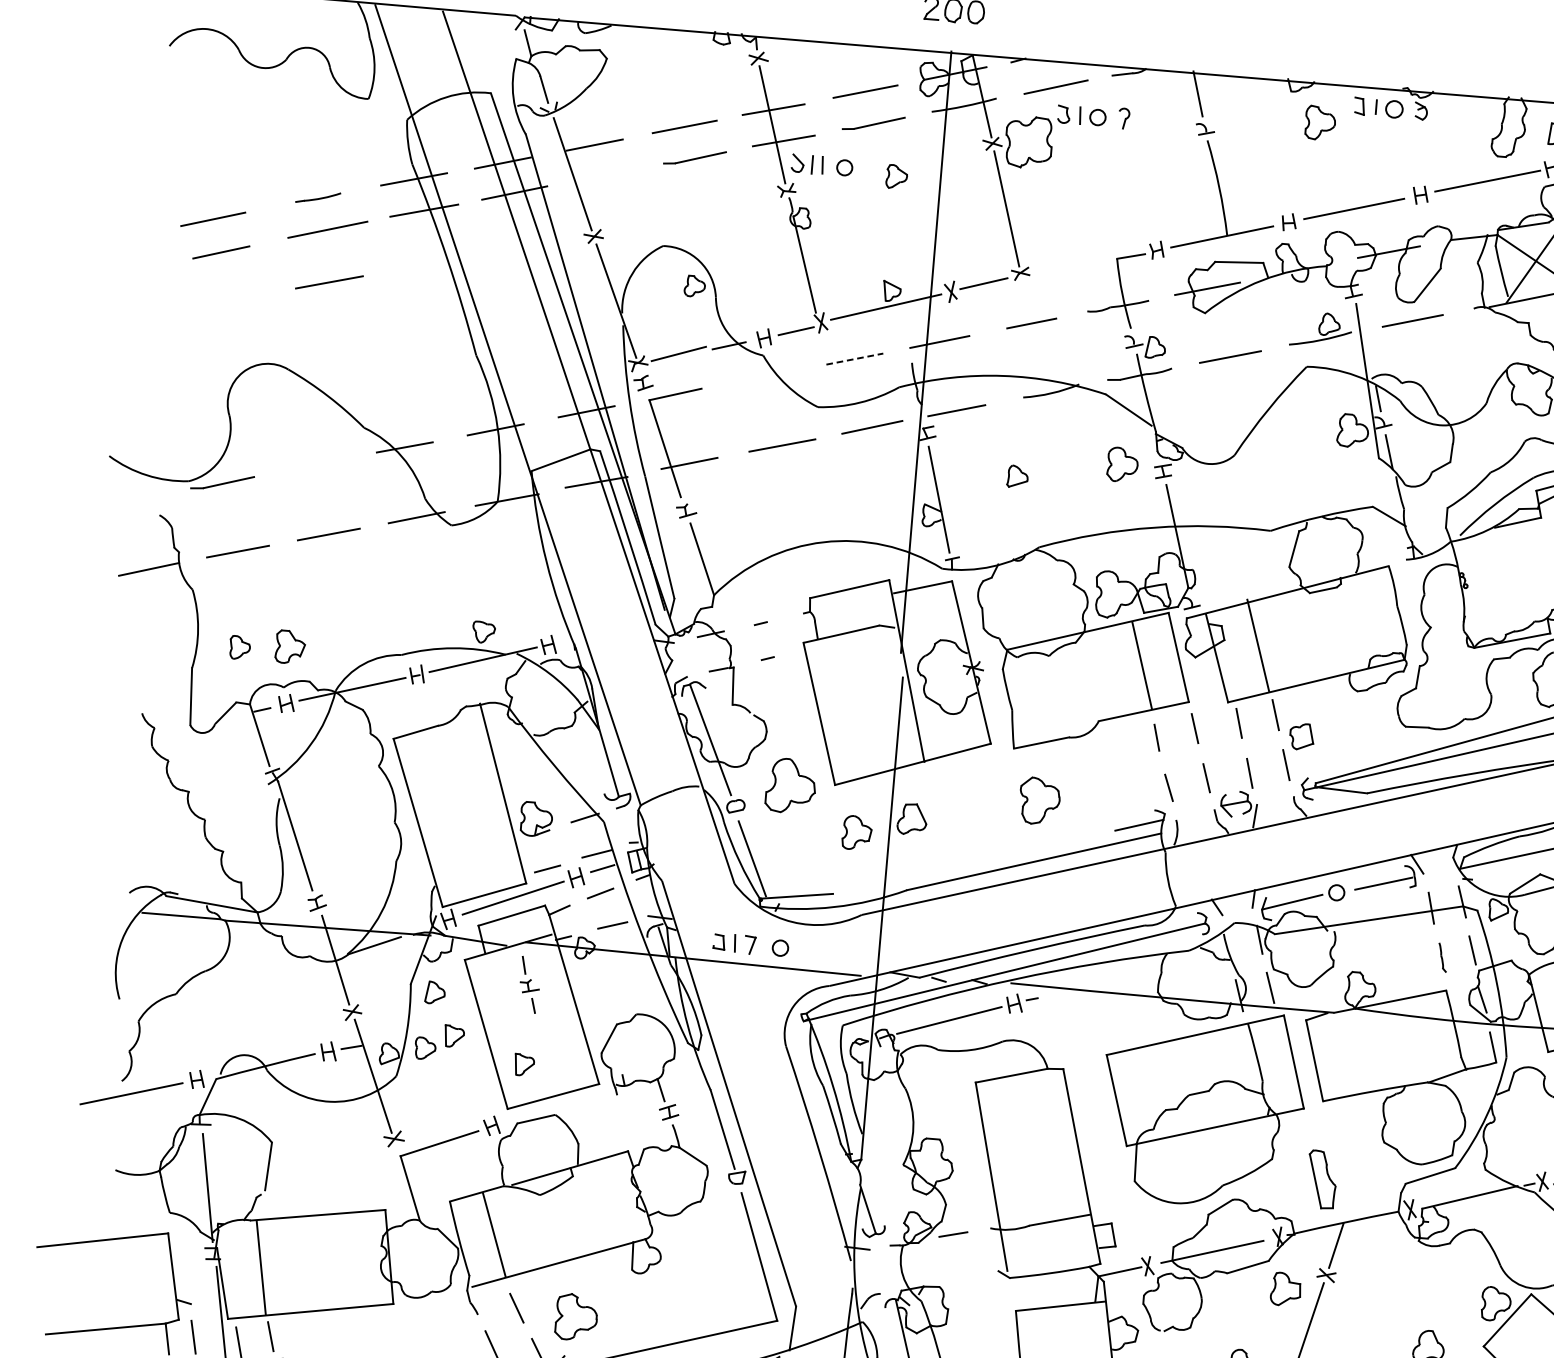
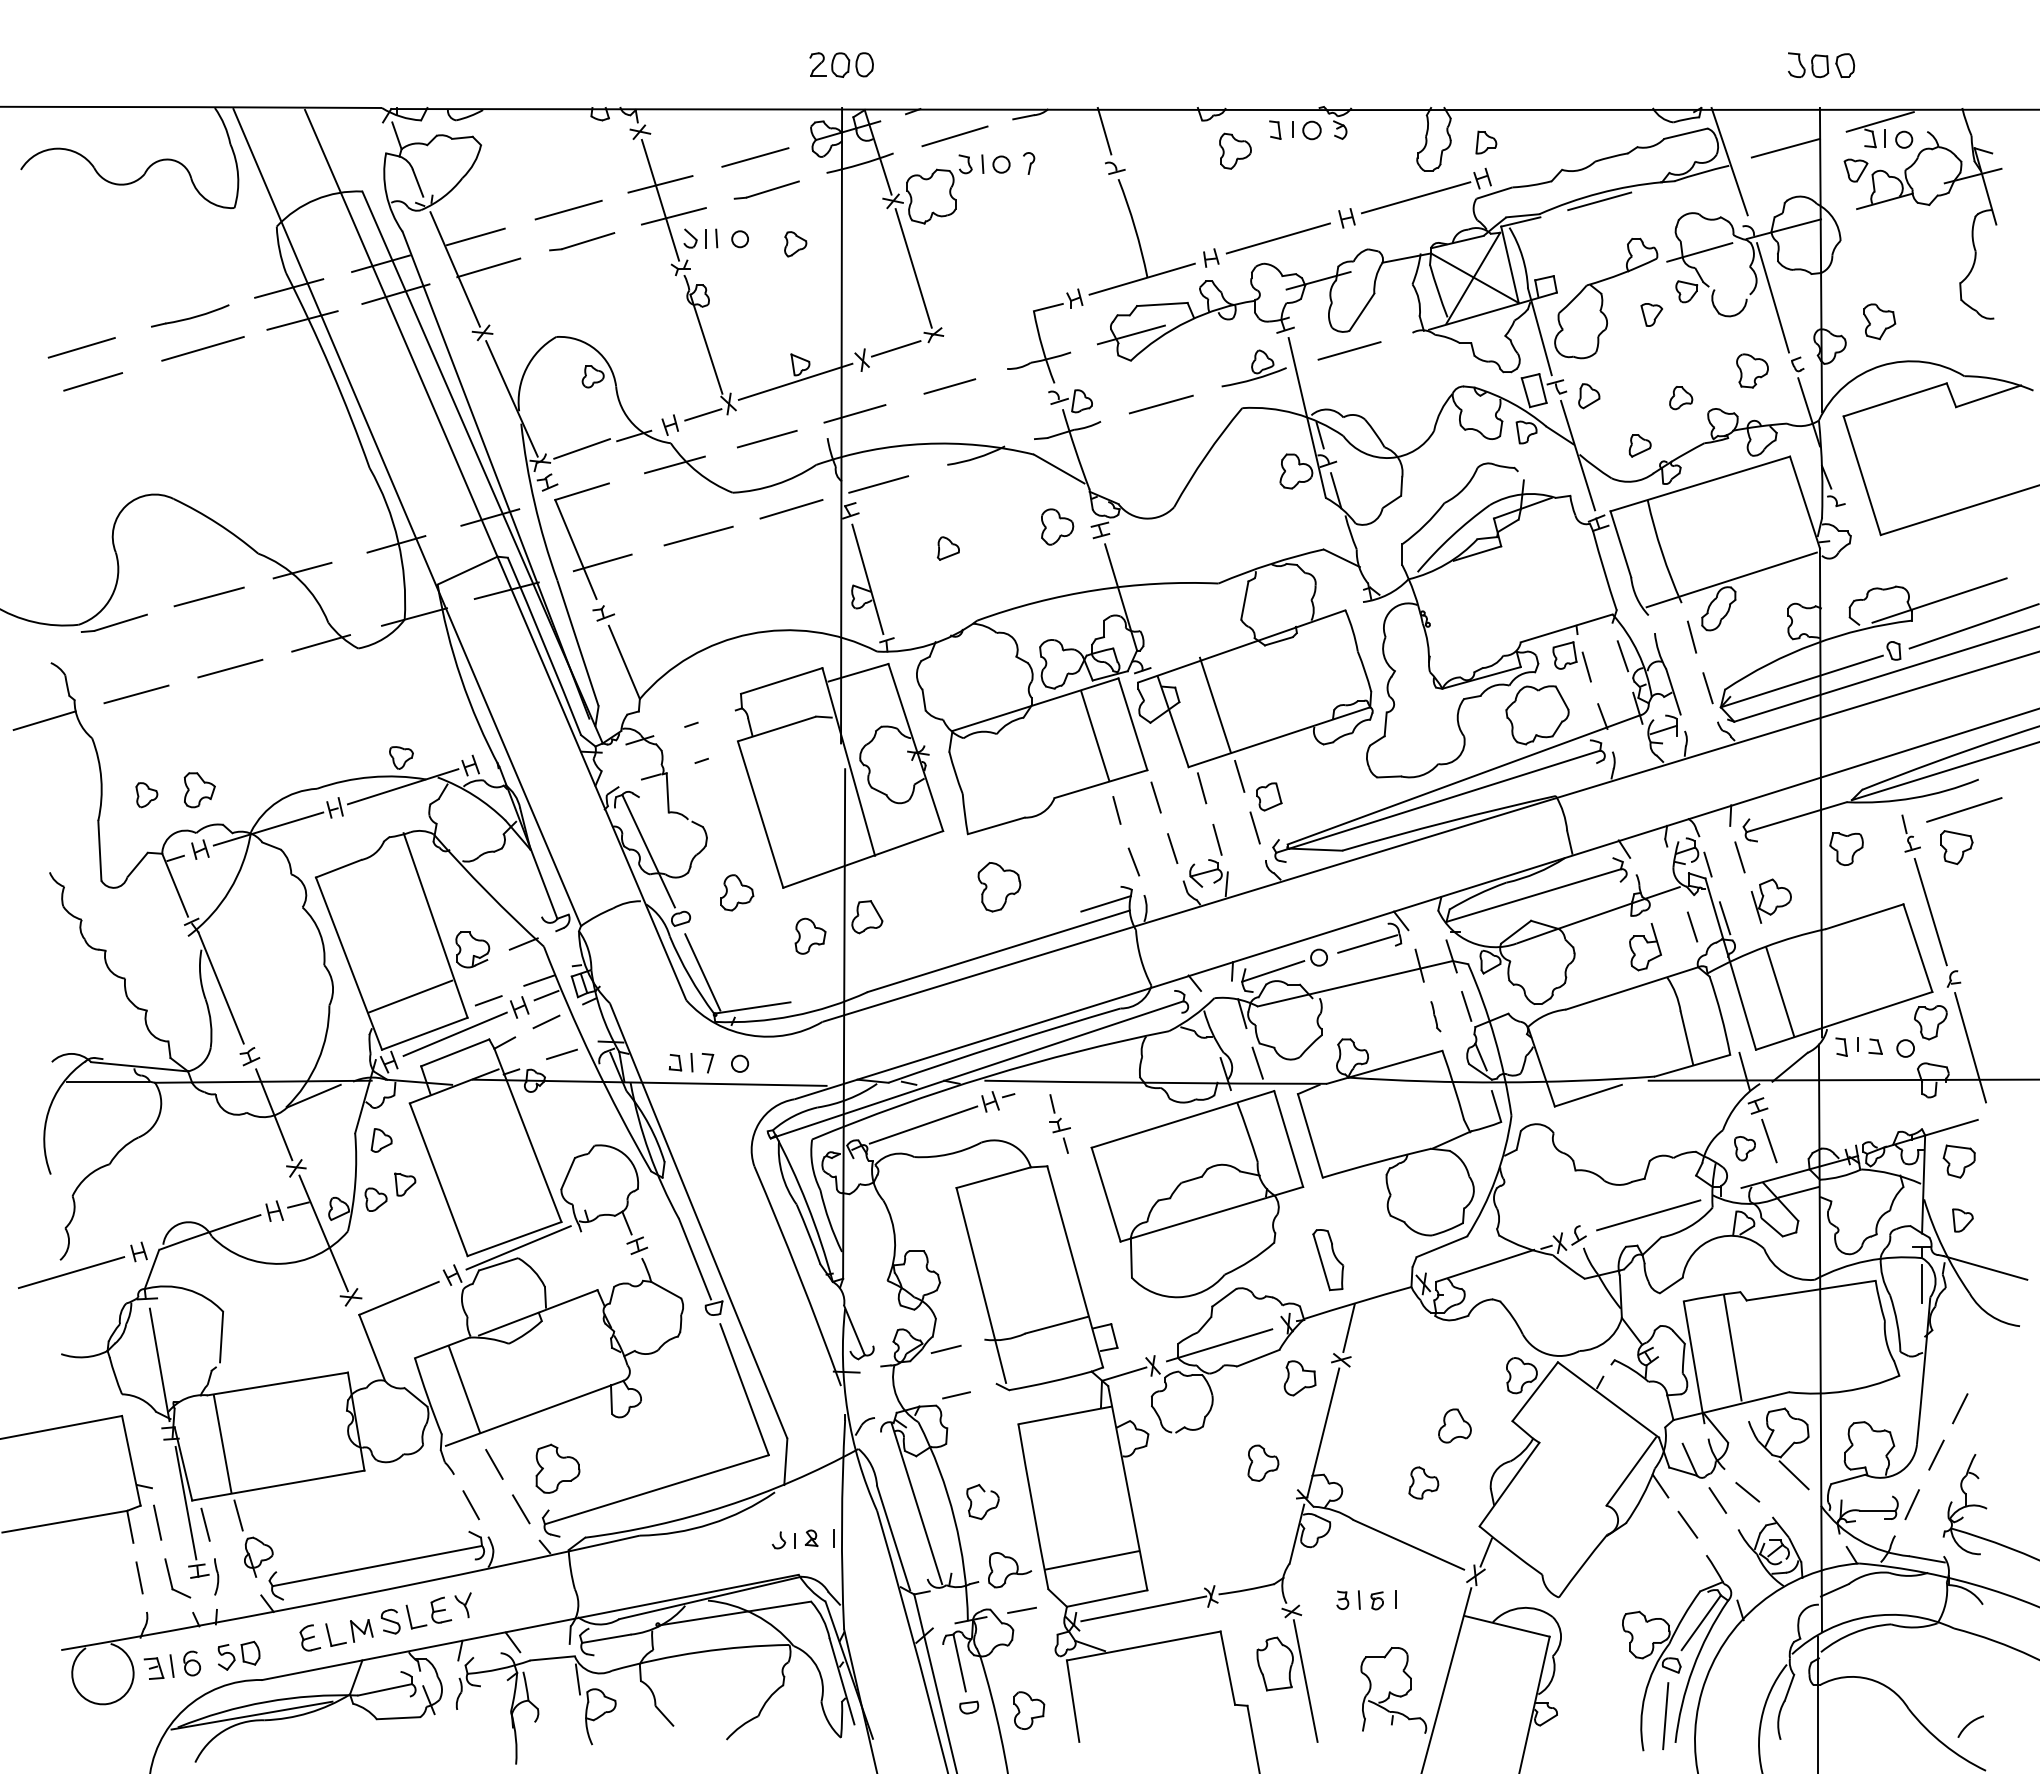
line: (604, 174) -> (488, 267), added
part: (318, 197) -> (190, 315), size x1.67
line: (328, 281) -> (208, 596), moved
line: (855, 359) -> (767, 439), dashed -> solid
line: (765, 375) -> (674, 464), added
part: (791, 785) -> (737, 892), size x0.62
line: (473, 858) -> (410, 996), added
part: (529, 984) -> (1059, 1123), moved
part: (524, 1065) -> (481, 1208), removed
line: (556, 1104) -> (518, 1247), added
line: (959, 1278) -> (956, 1395), added

